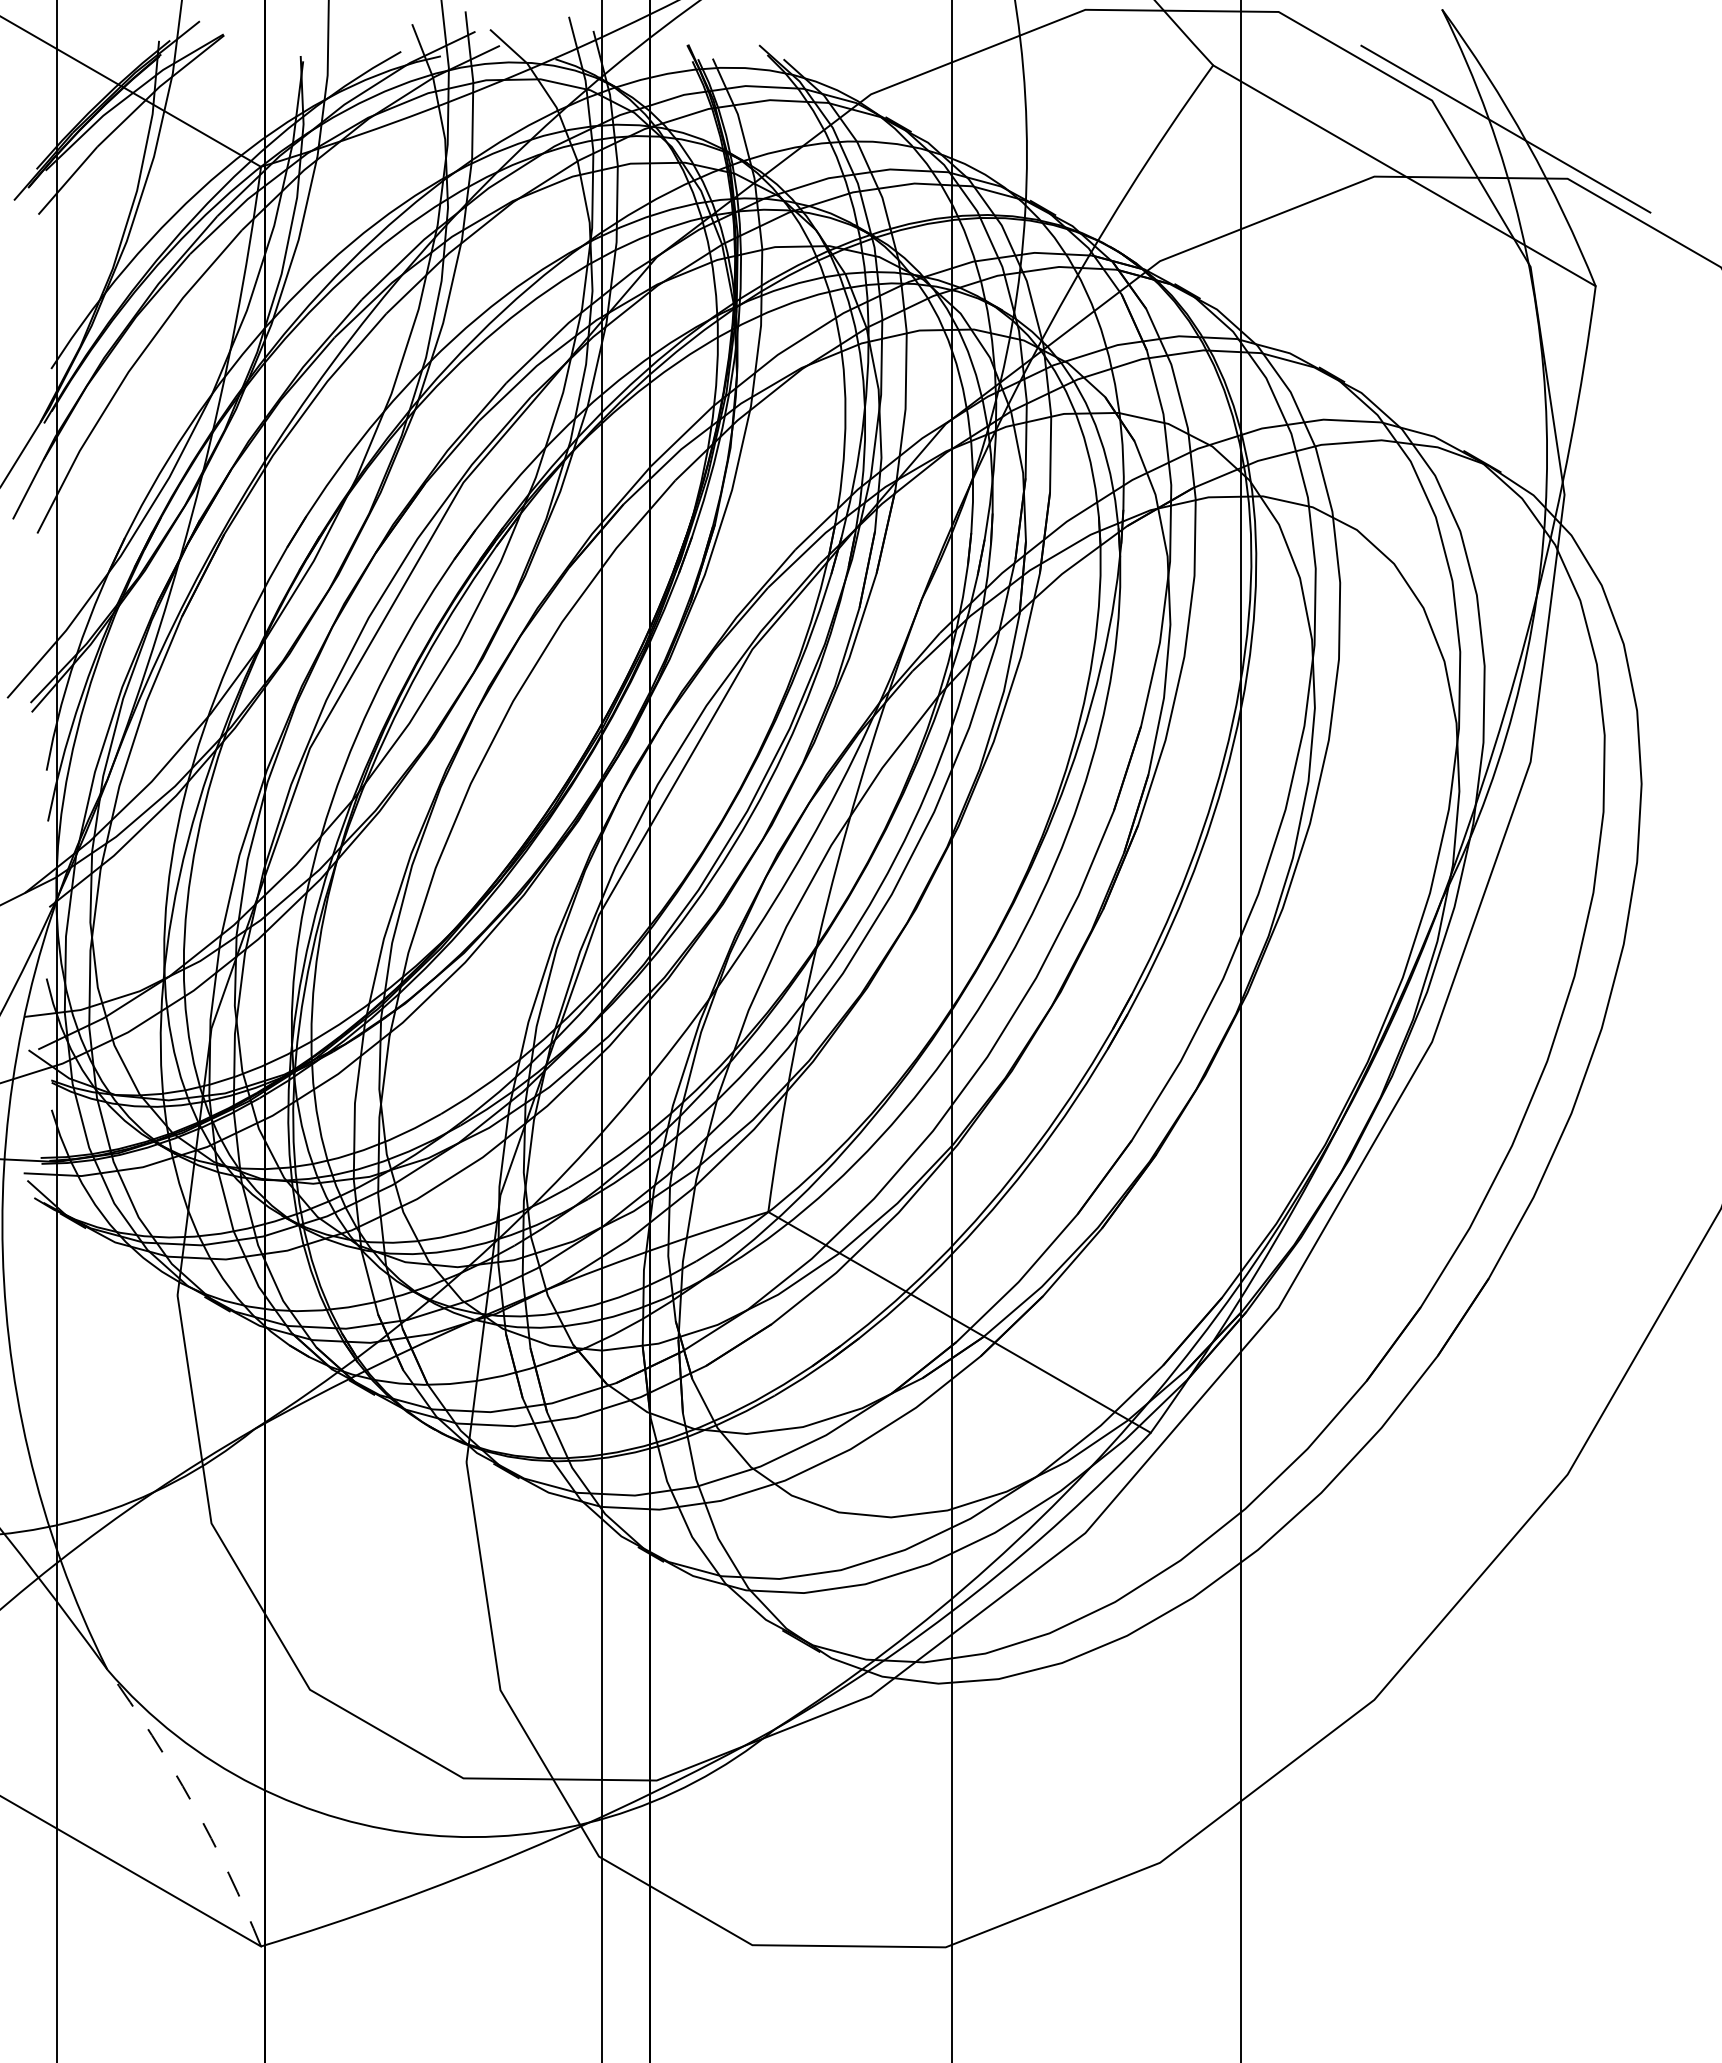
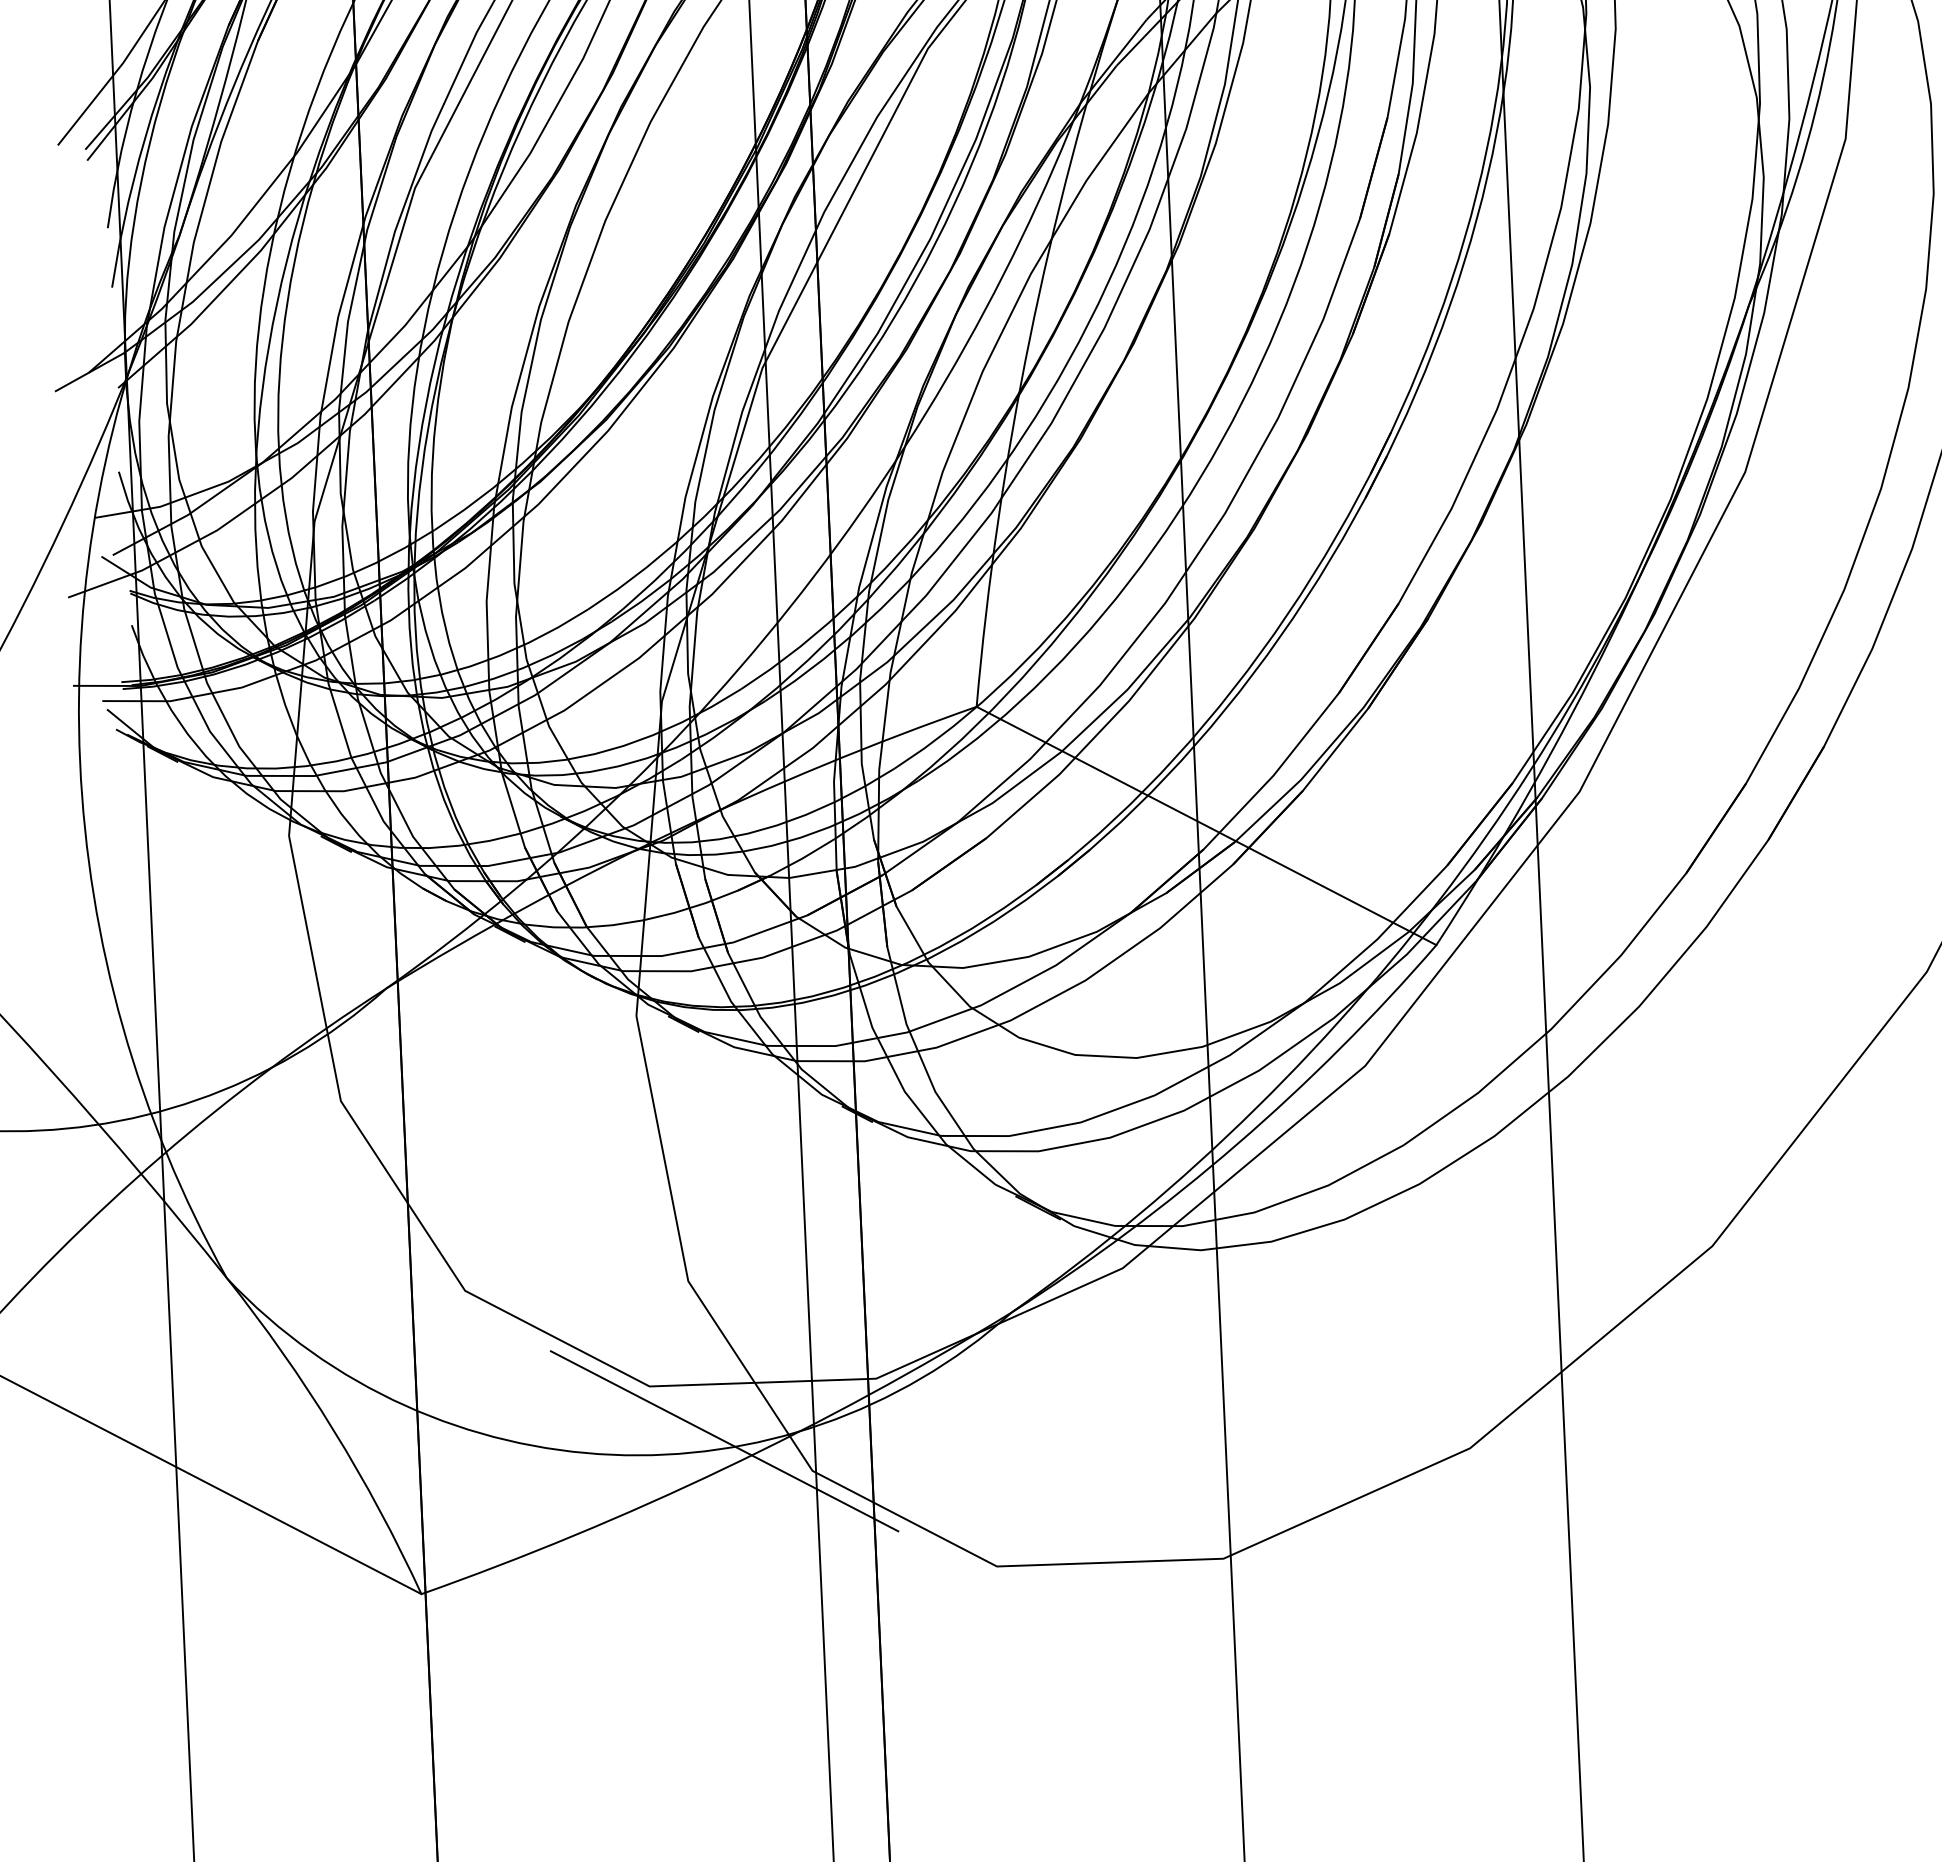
arc: (192, 1803) -> (333, 1430), dashed -> solid
line: (524, 1827) -> (723, 1440), added

